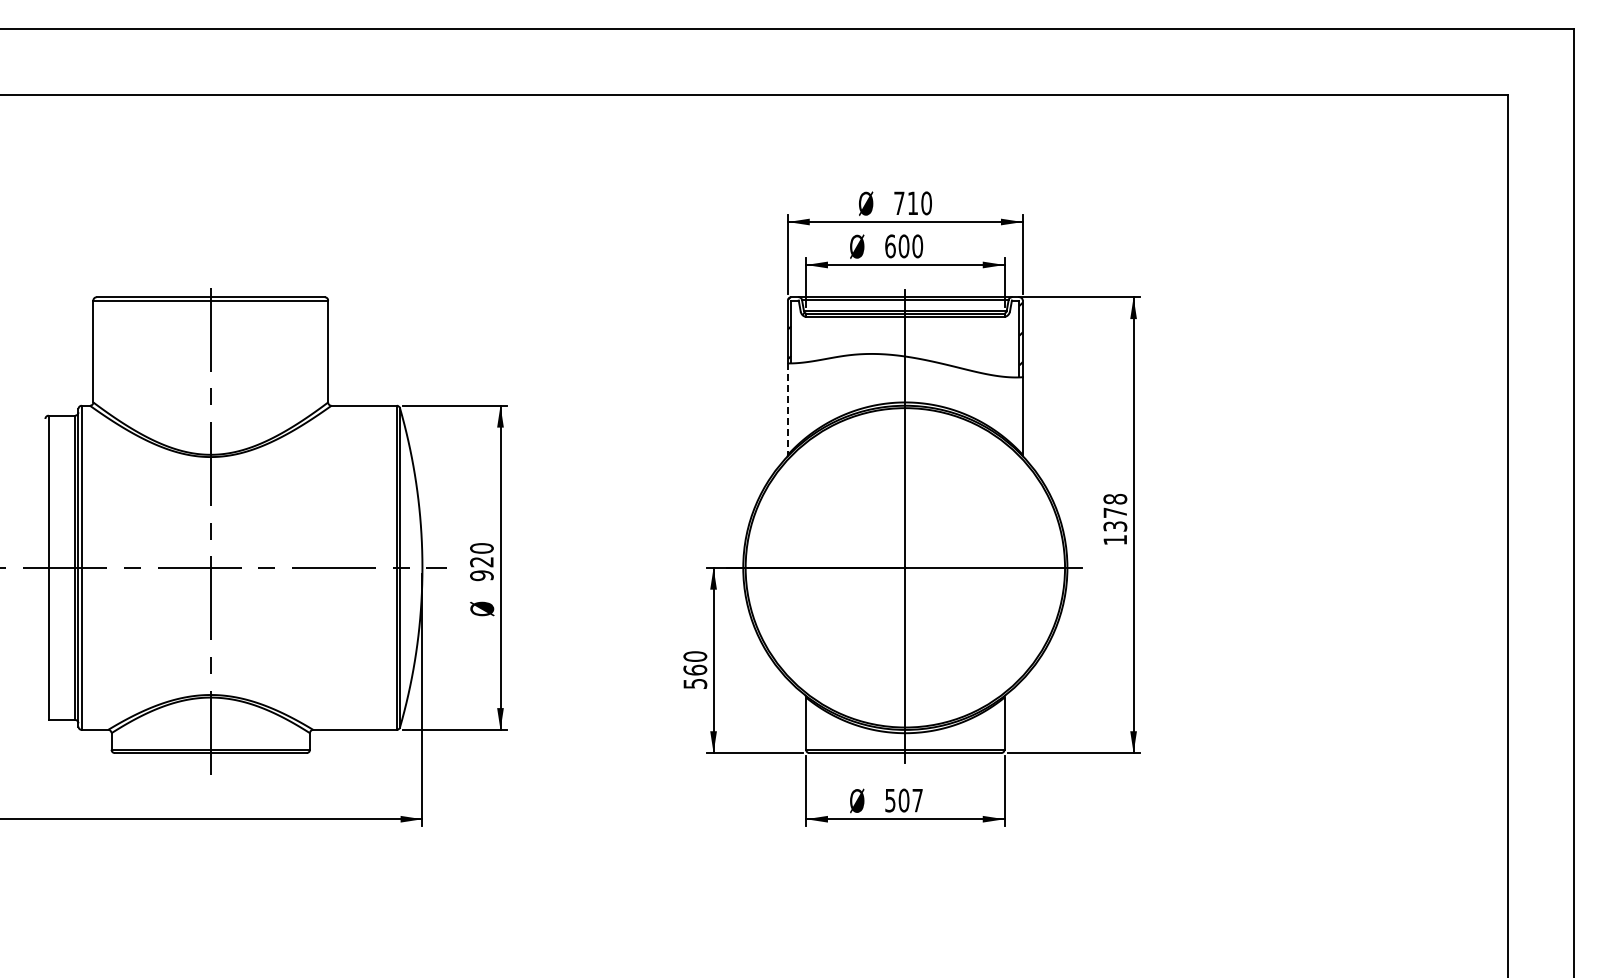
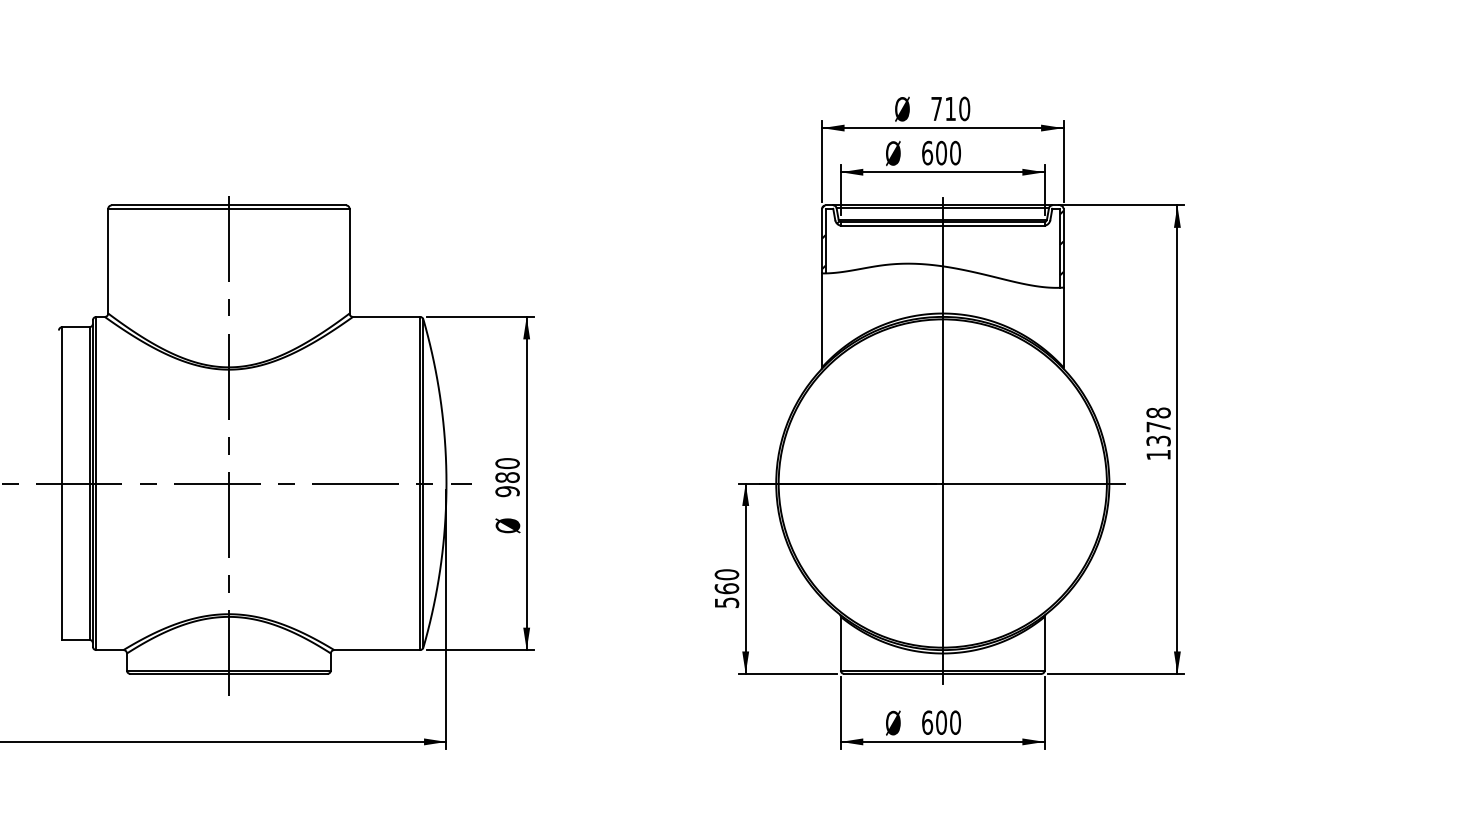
line: (787, 409) -> (821, 320), dashed -> solid
text: (481, 561) -> (507, 477), 920 -> 980
text: (904, 800) -> (941, 722), 507 -> 600

